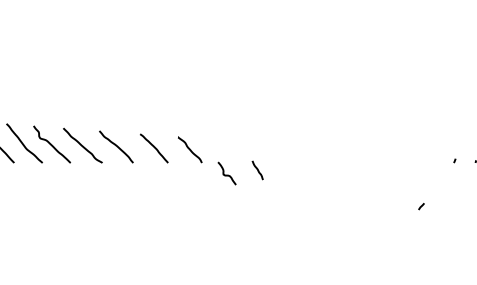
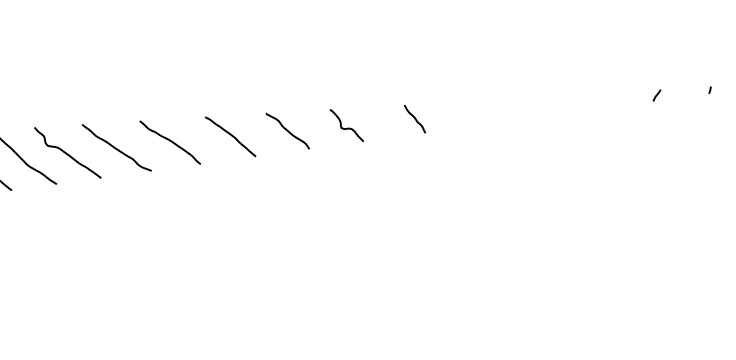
line: (257, 170) -> (414, 119), moved
curve: (226, 174) -> (346, 127), moved
curve: (421, 206) -> (656, 95), moved

